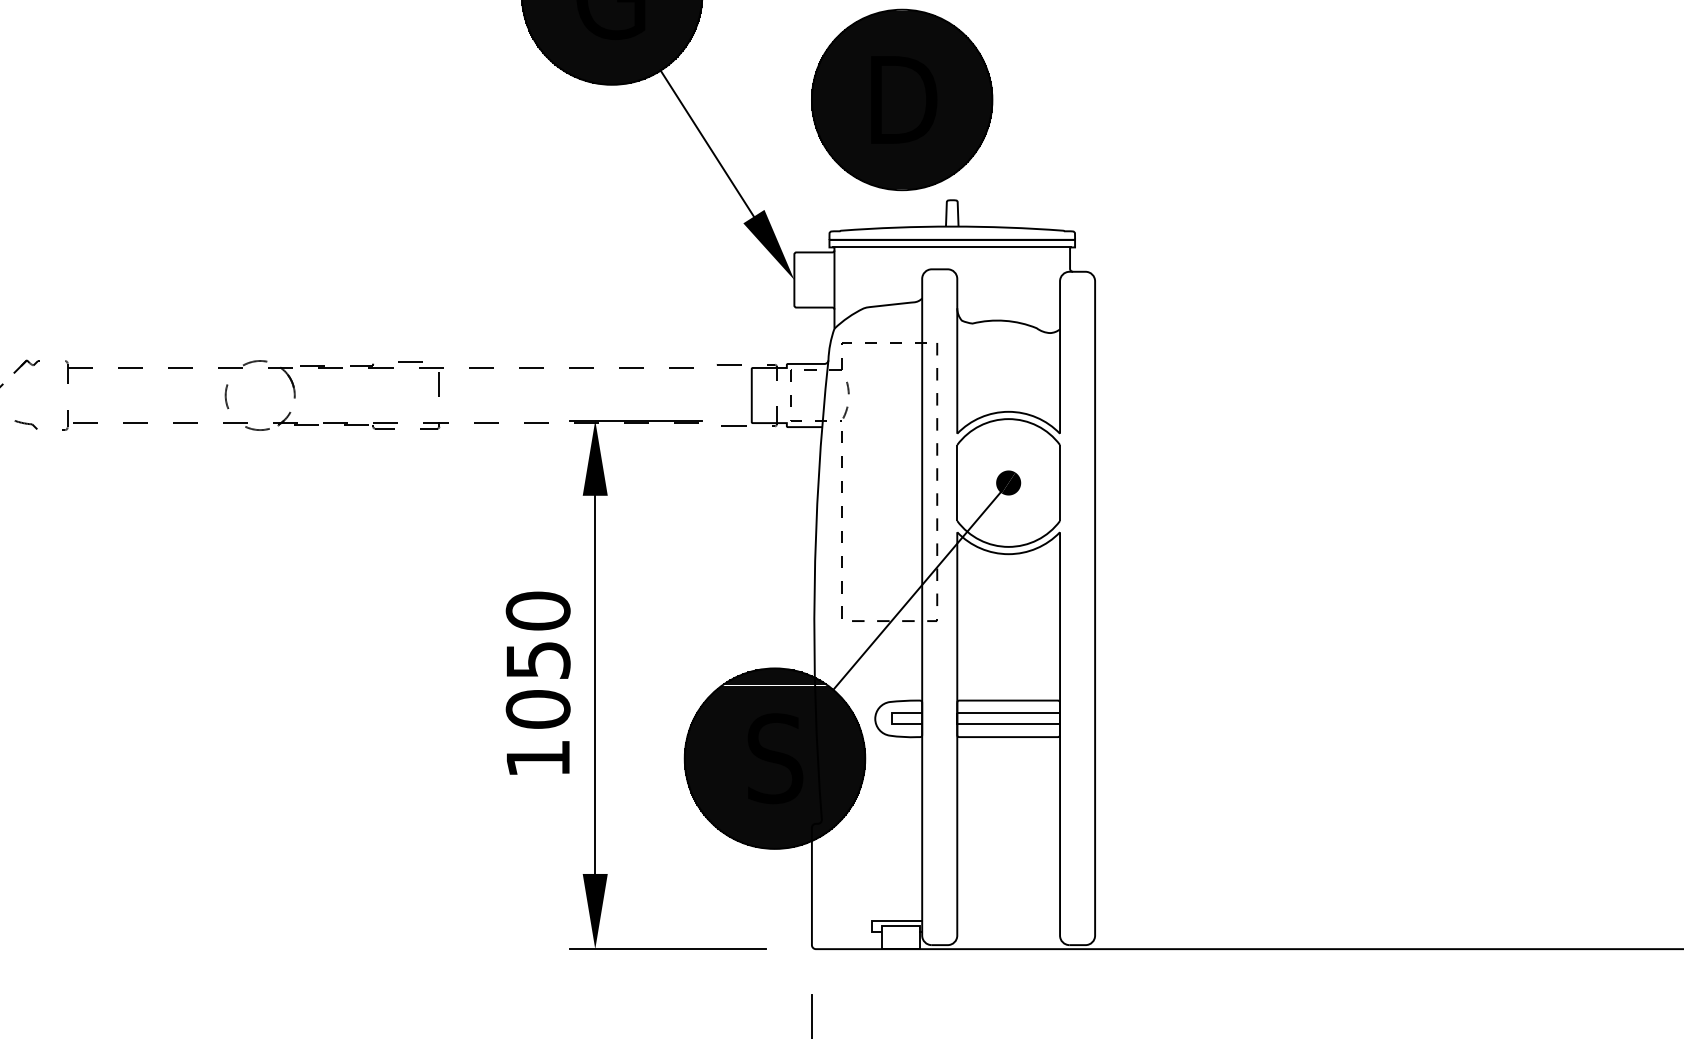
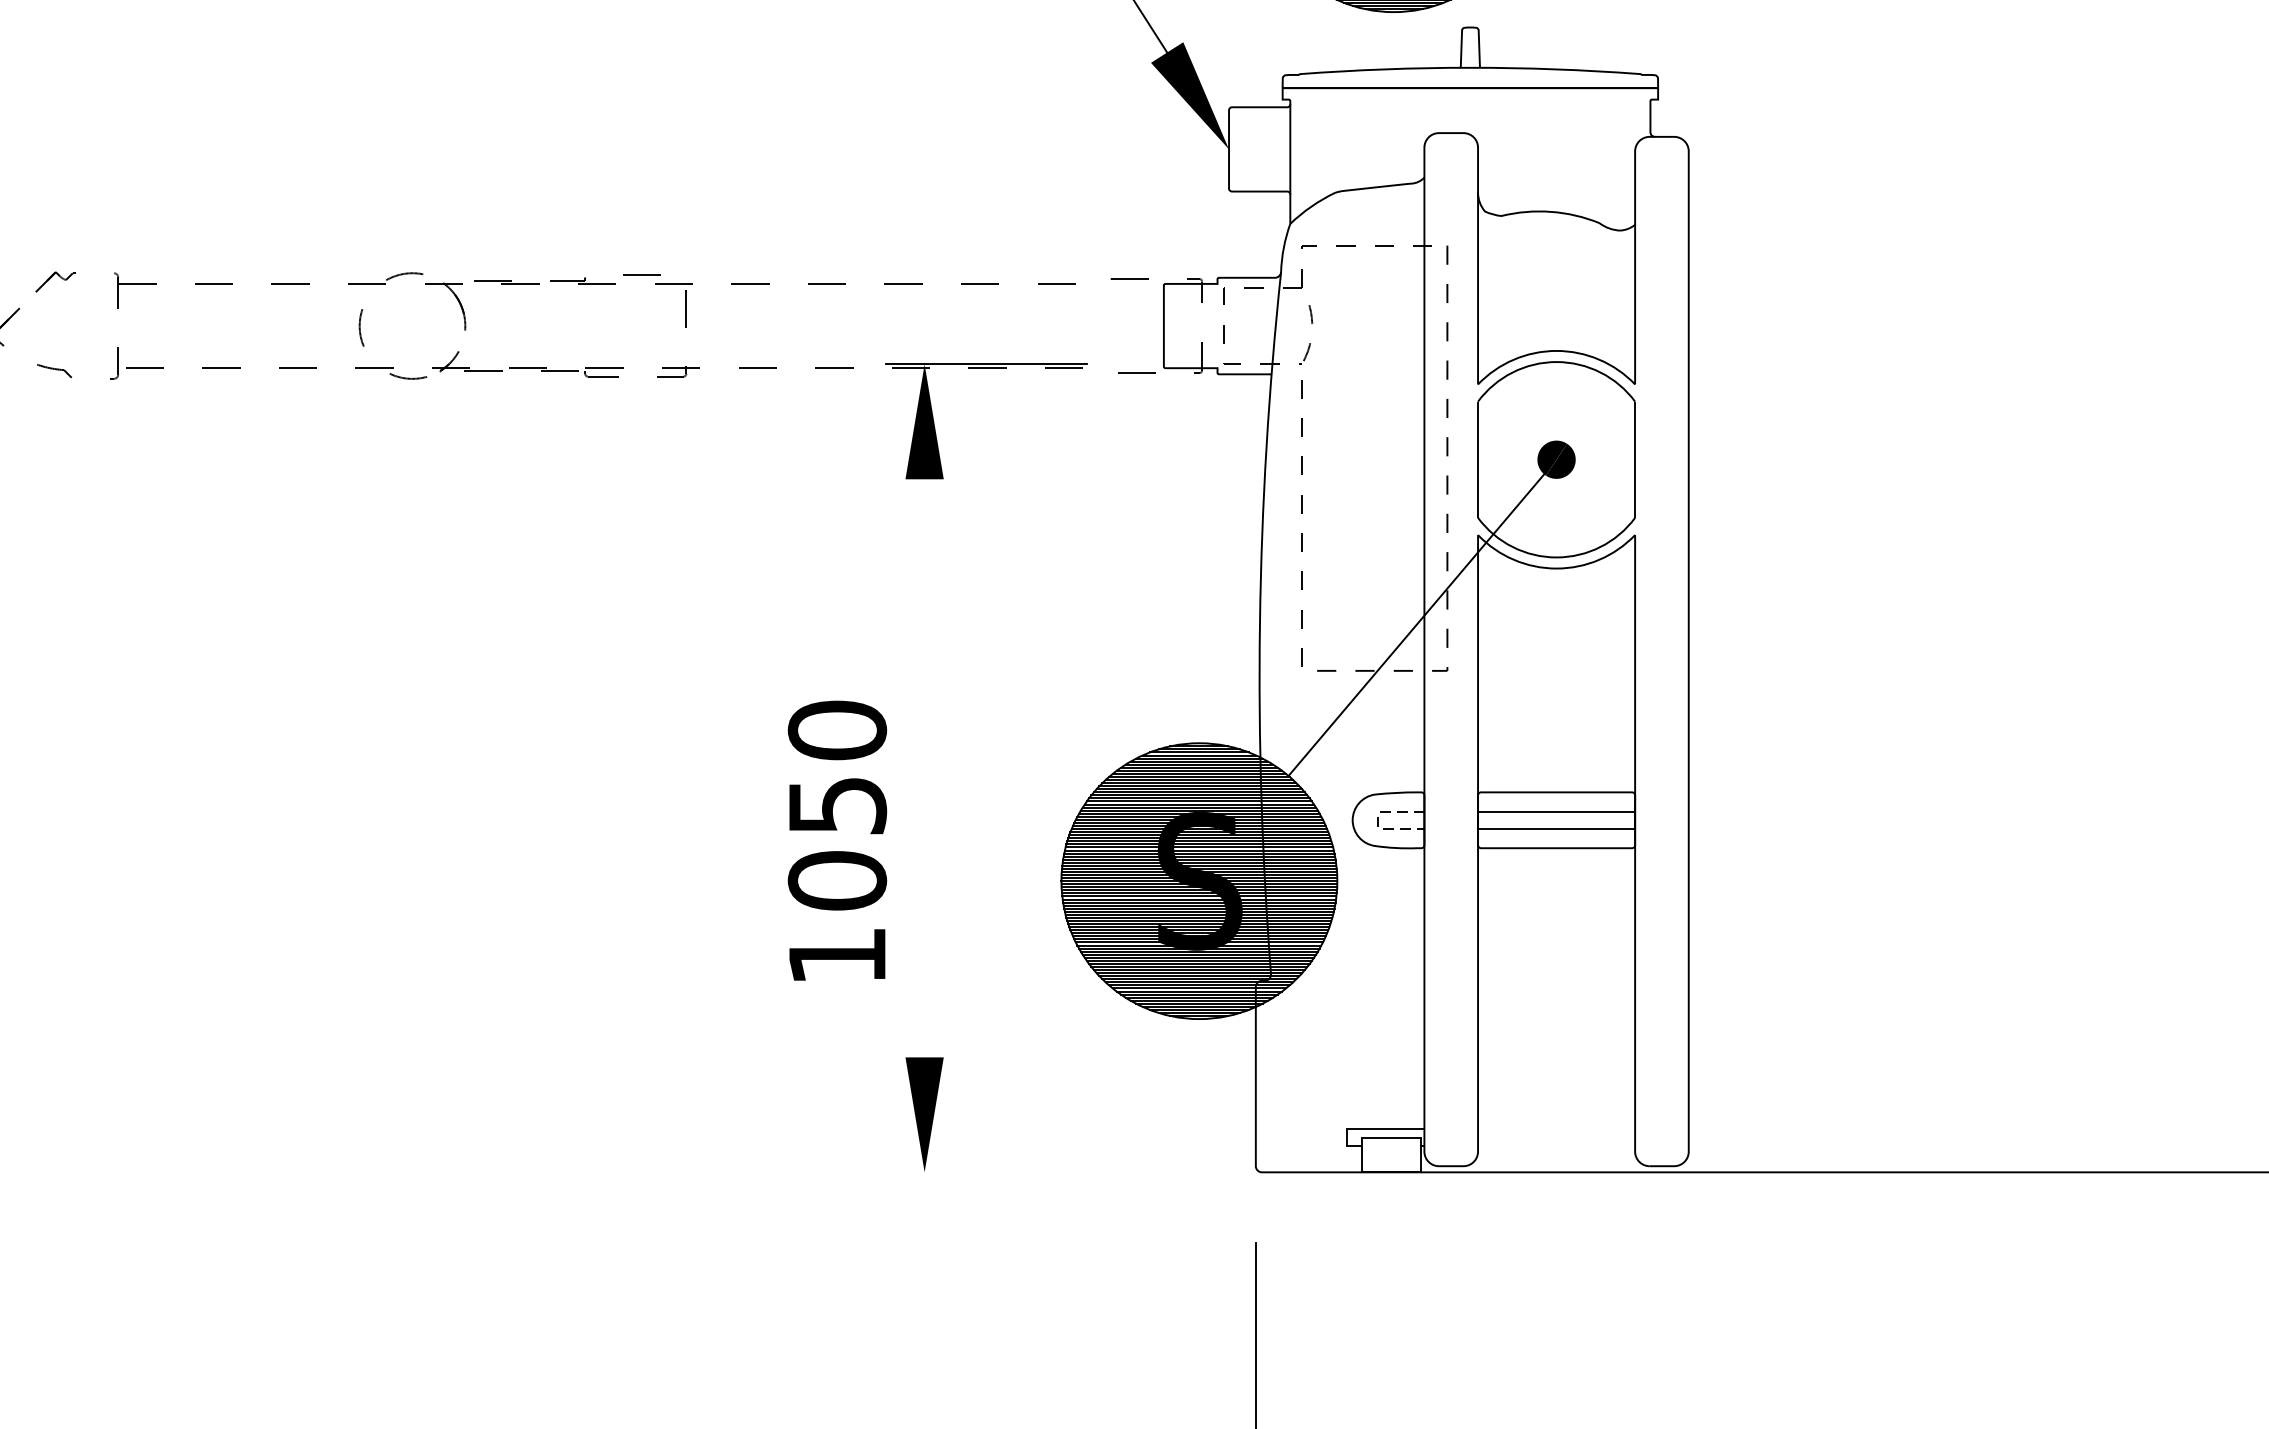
line: (952, 247) -> (1470, 99), removed
text: (537, 682) -> (836, 839), moved
line: (595, 684) -> (924, 767), removed
line: (892, 719) -> (1379, 821), solid -> dashed
line: (667, 949) -> (1035, 1172), removed

